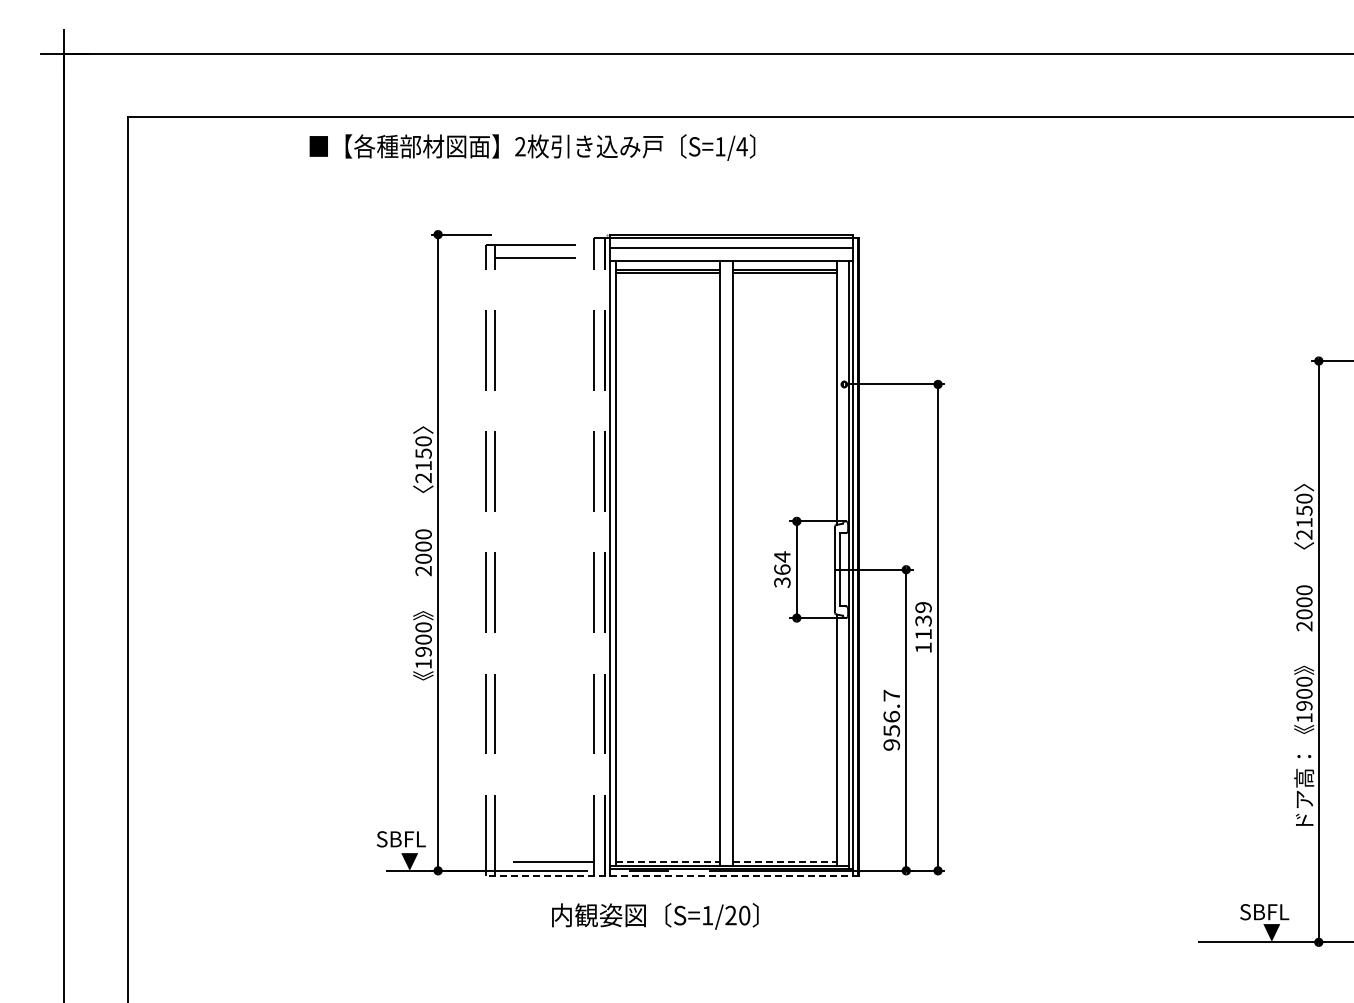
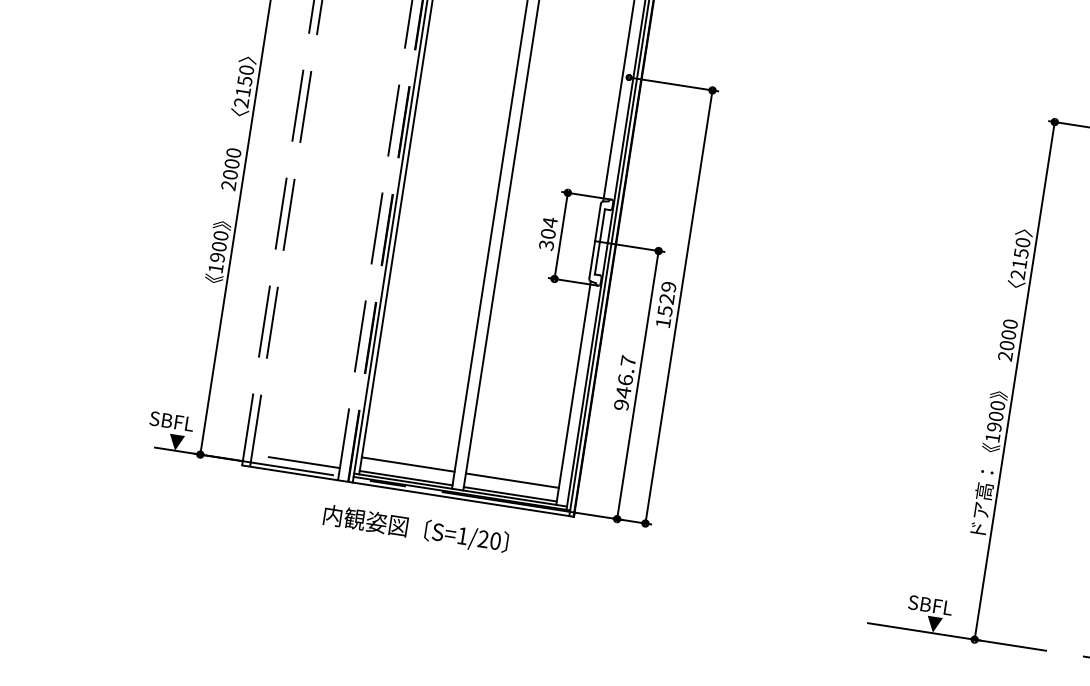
text: (782, 569) -> (548, 233), 364 -> 304
text: (923, 627) -> (666, 304), 1139 -> 1529
text: (891, 730) -> (623, 392), 956.7 -> 946.7
line: (667, 846) -> (407, 464), added
line: (784, 846) -> (512, 480), added
line: (668, 861) -> (406, 478), dashed -> solid
line: (785, 861) -> (510, 494), dashed -> solid
line: (671, 875) -> (407, 490), dashed -> solid
text: (655, 916) -> (416, 529), moved

